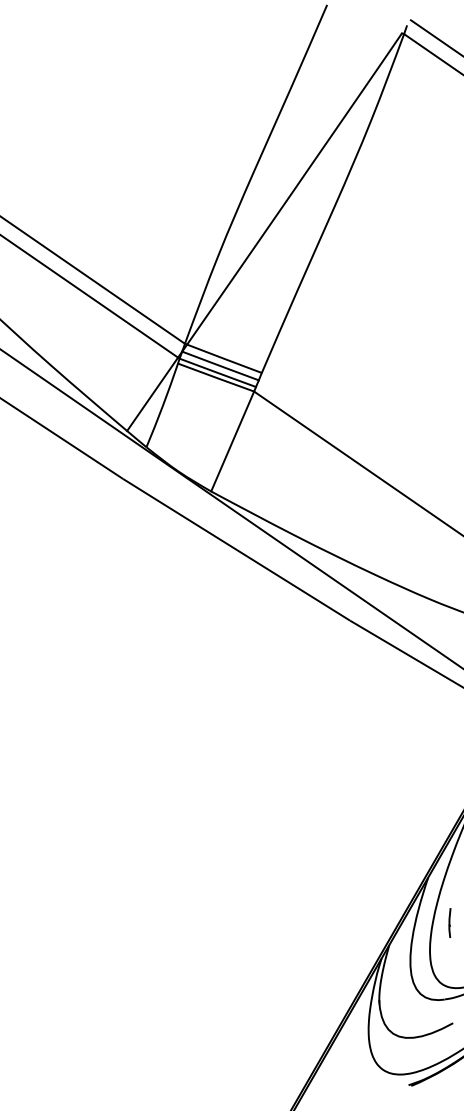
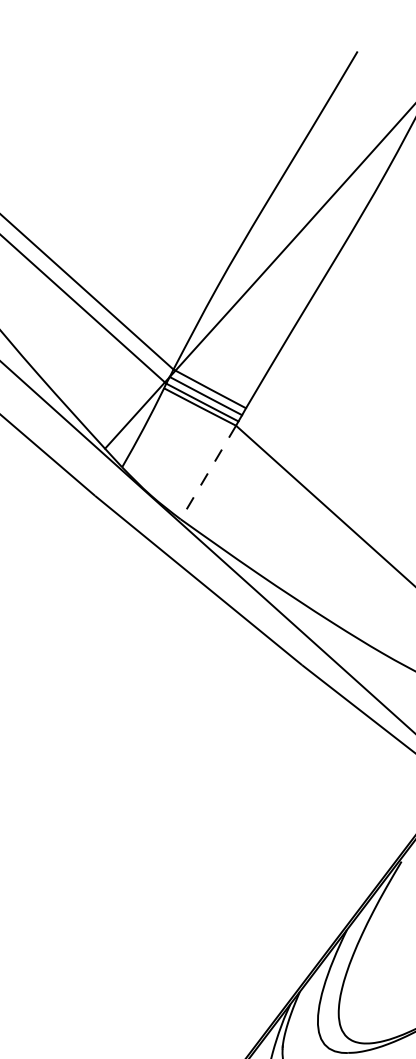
line: (232, 441) -> (208, 472), solid -> dashed
line: (449, 922) -> (362, 977), removed

